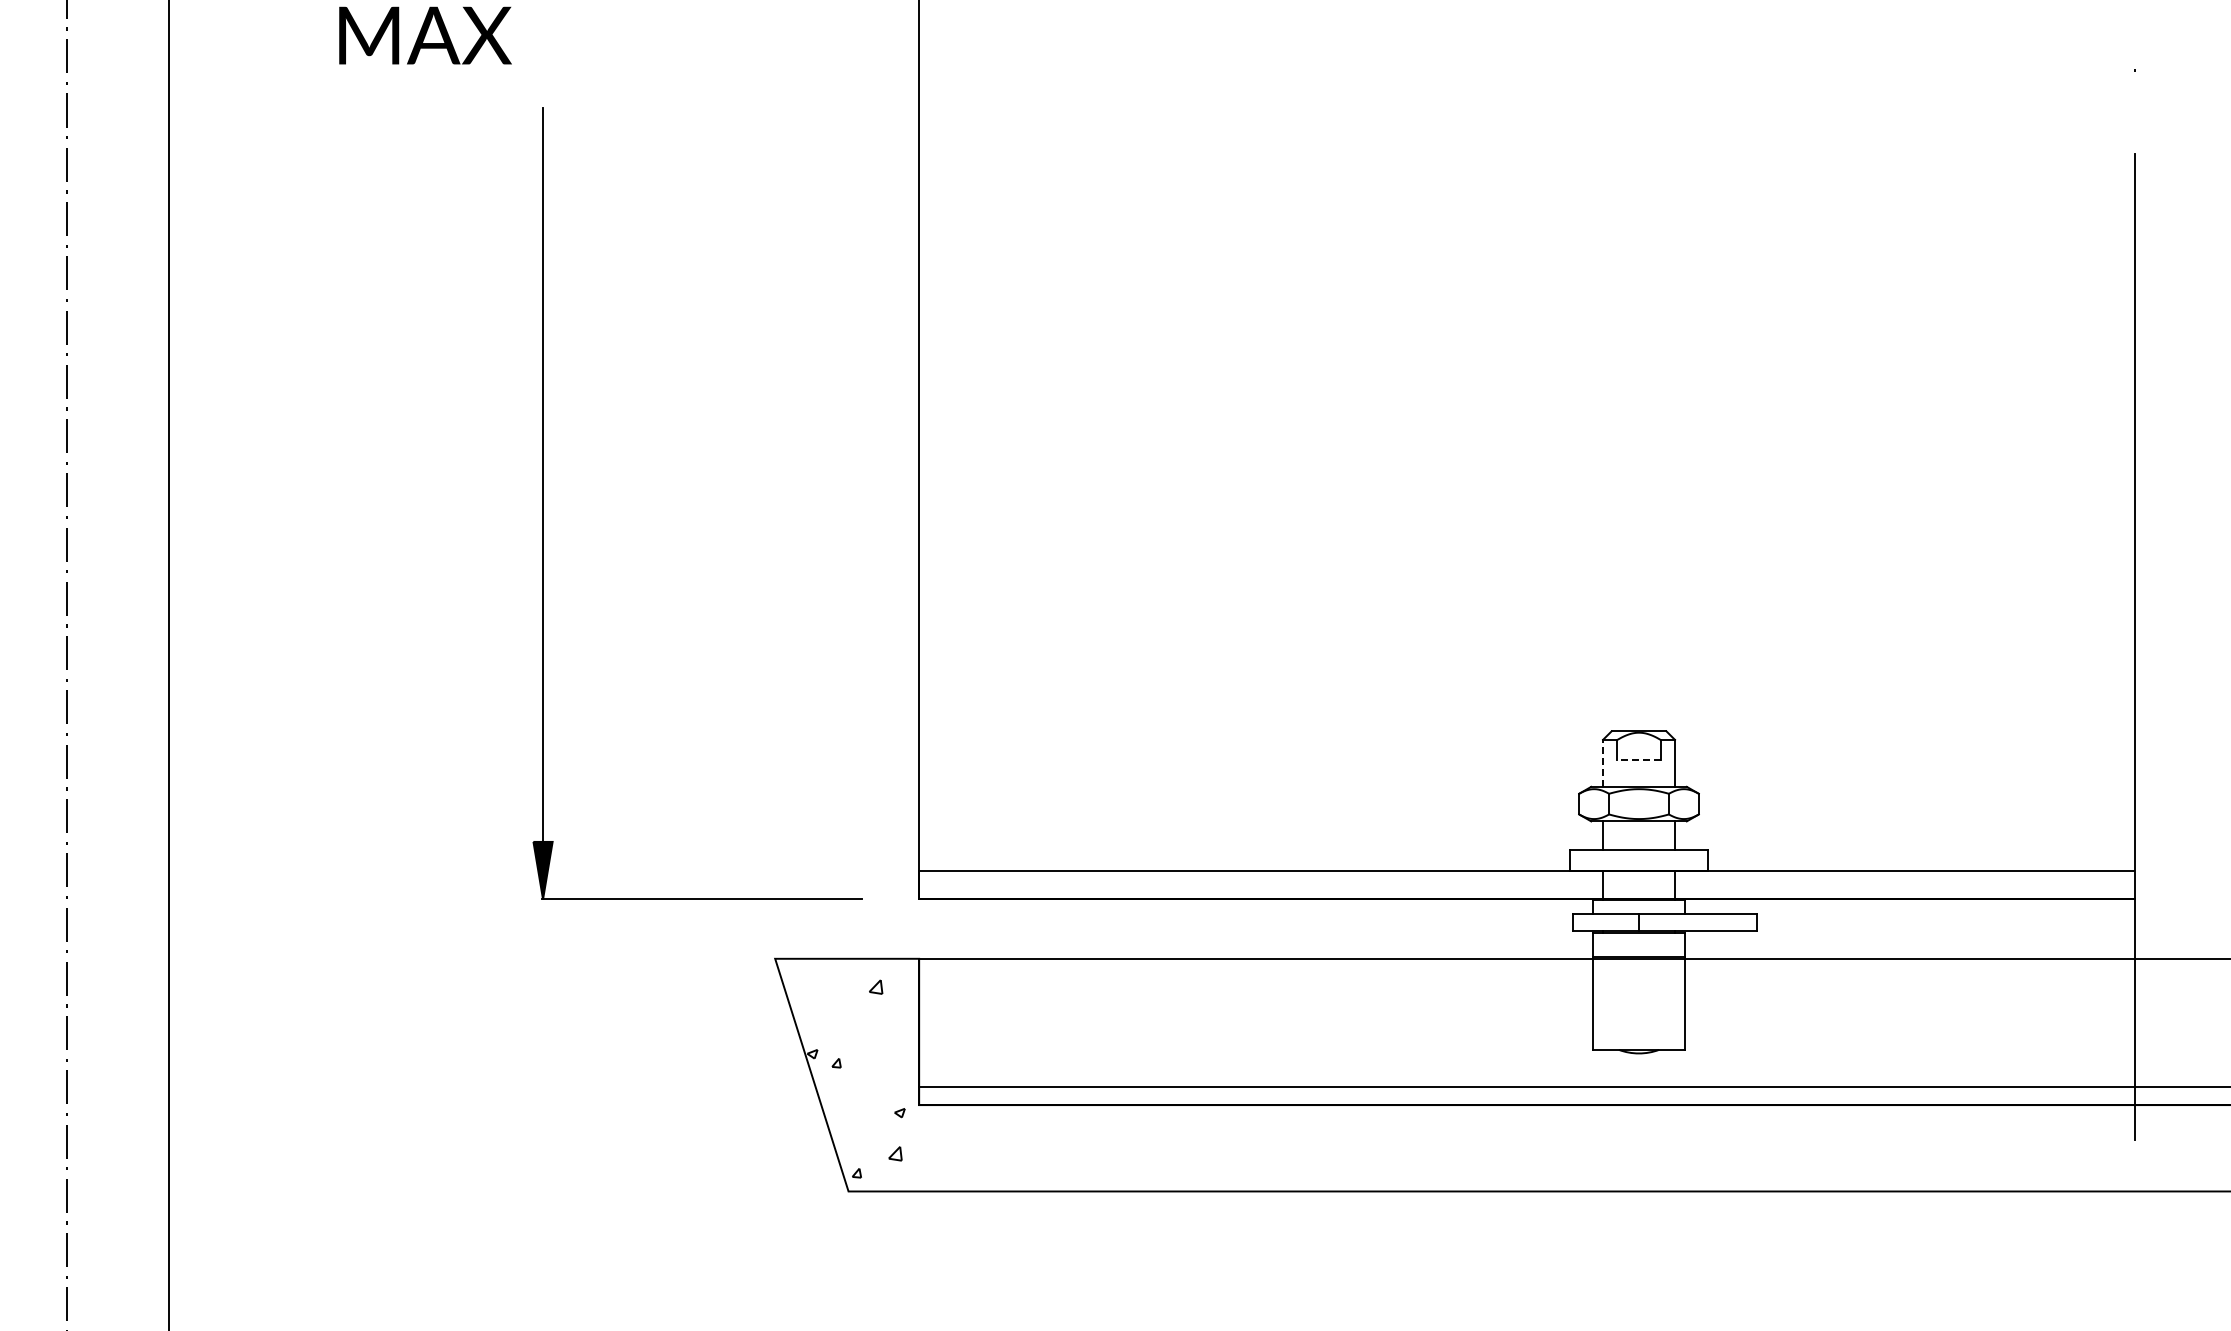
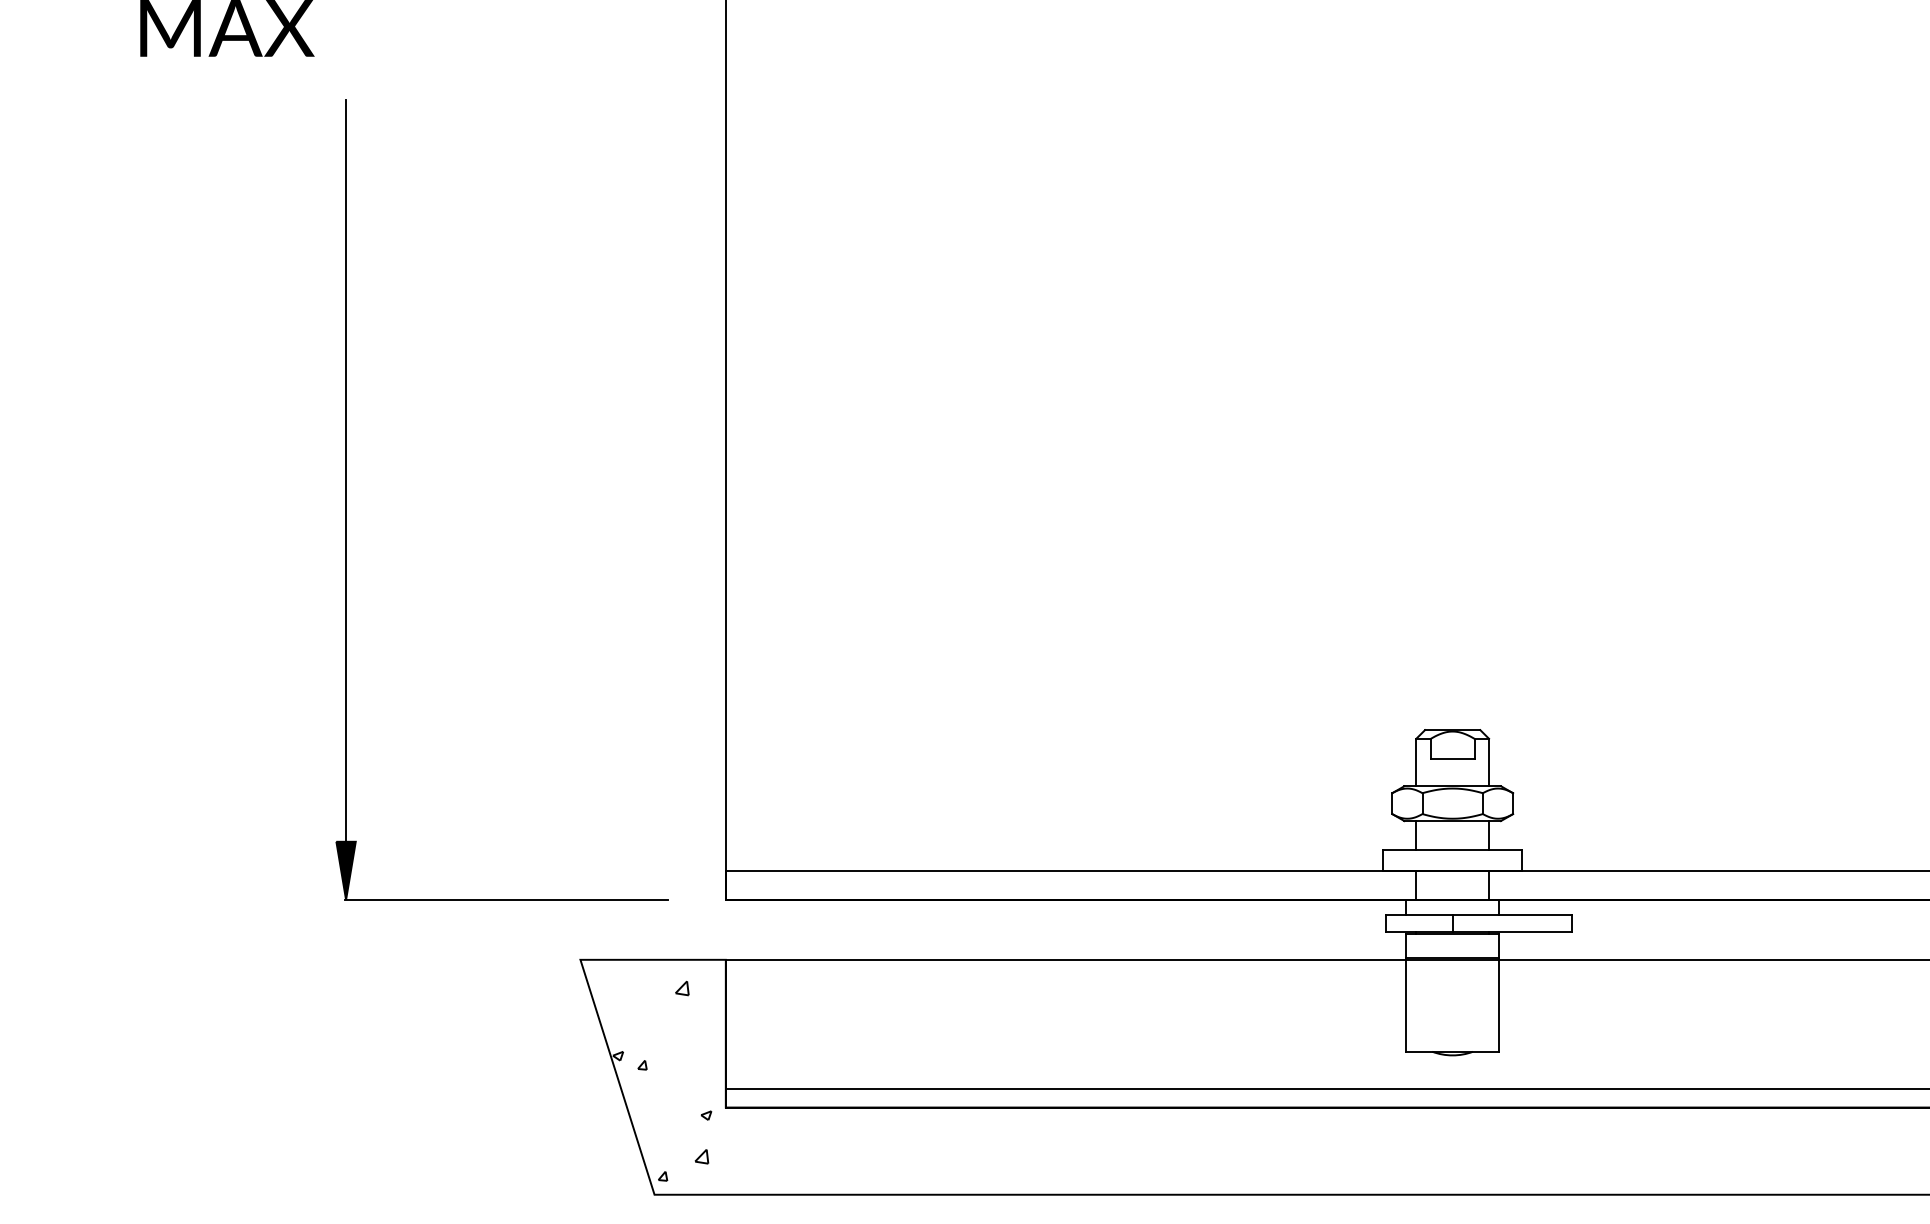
line: (1639, 760) -> (1453, 759), dashed -> solid
line: (1603, 762) -> (1416, 761), dashed -> solid

